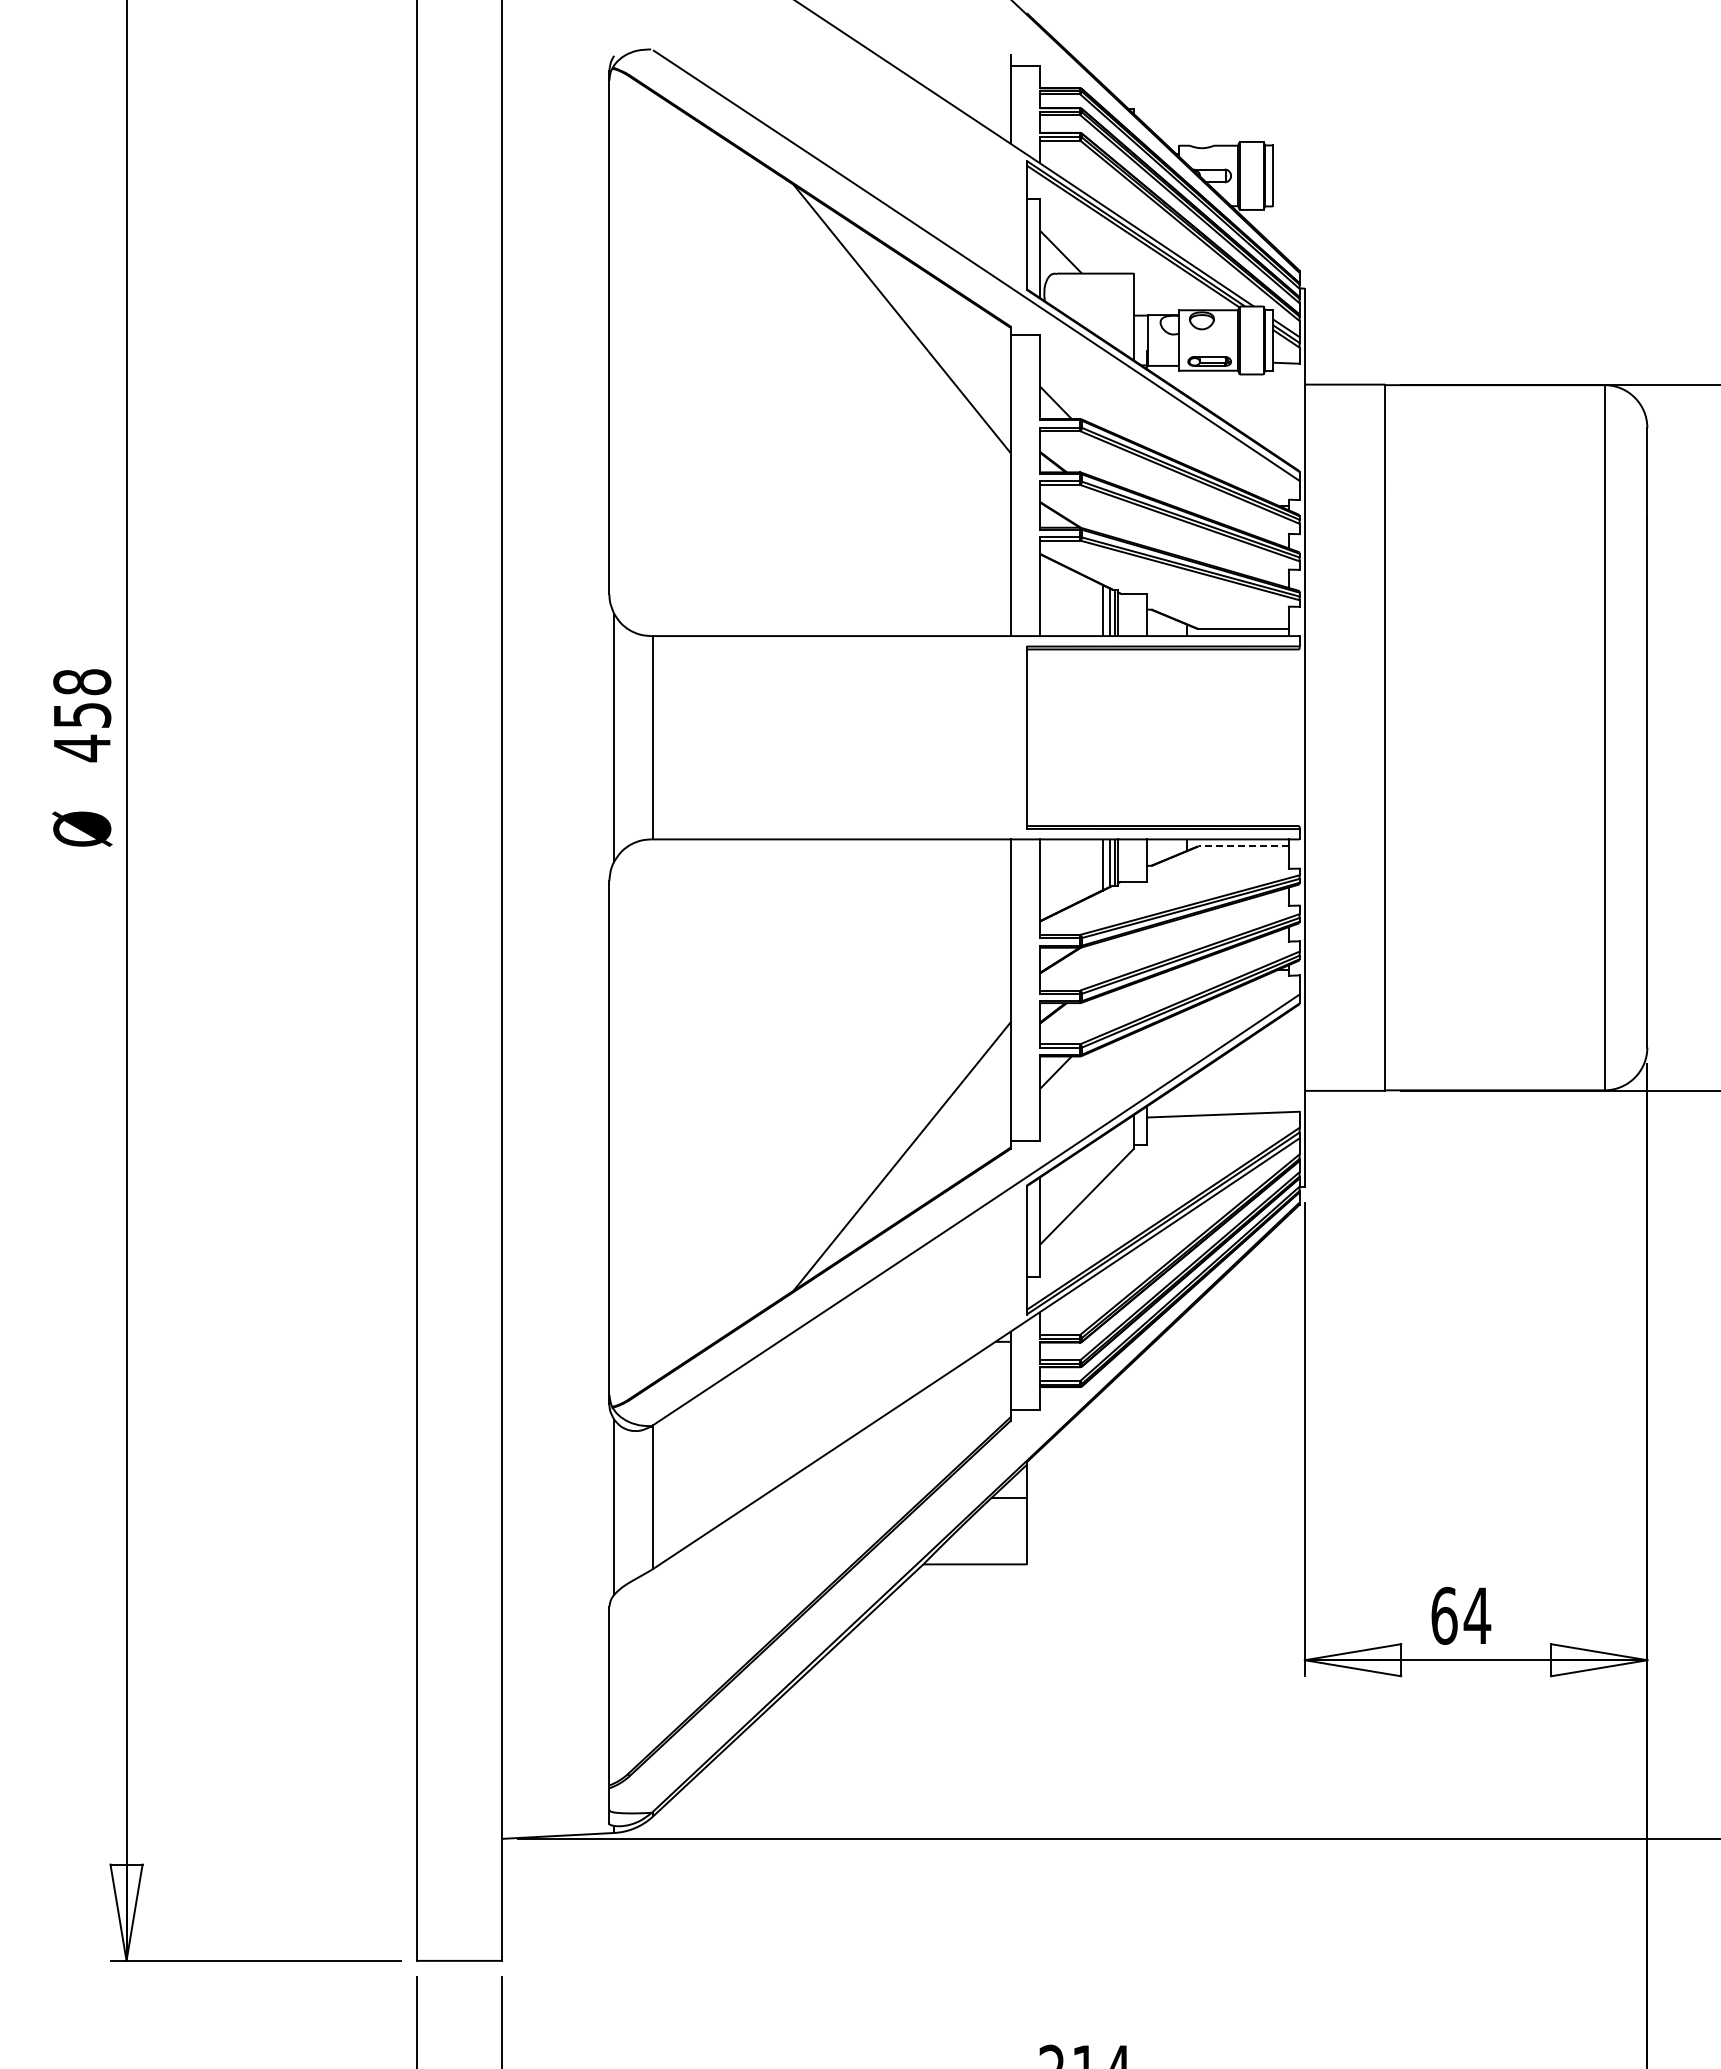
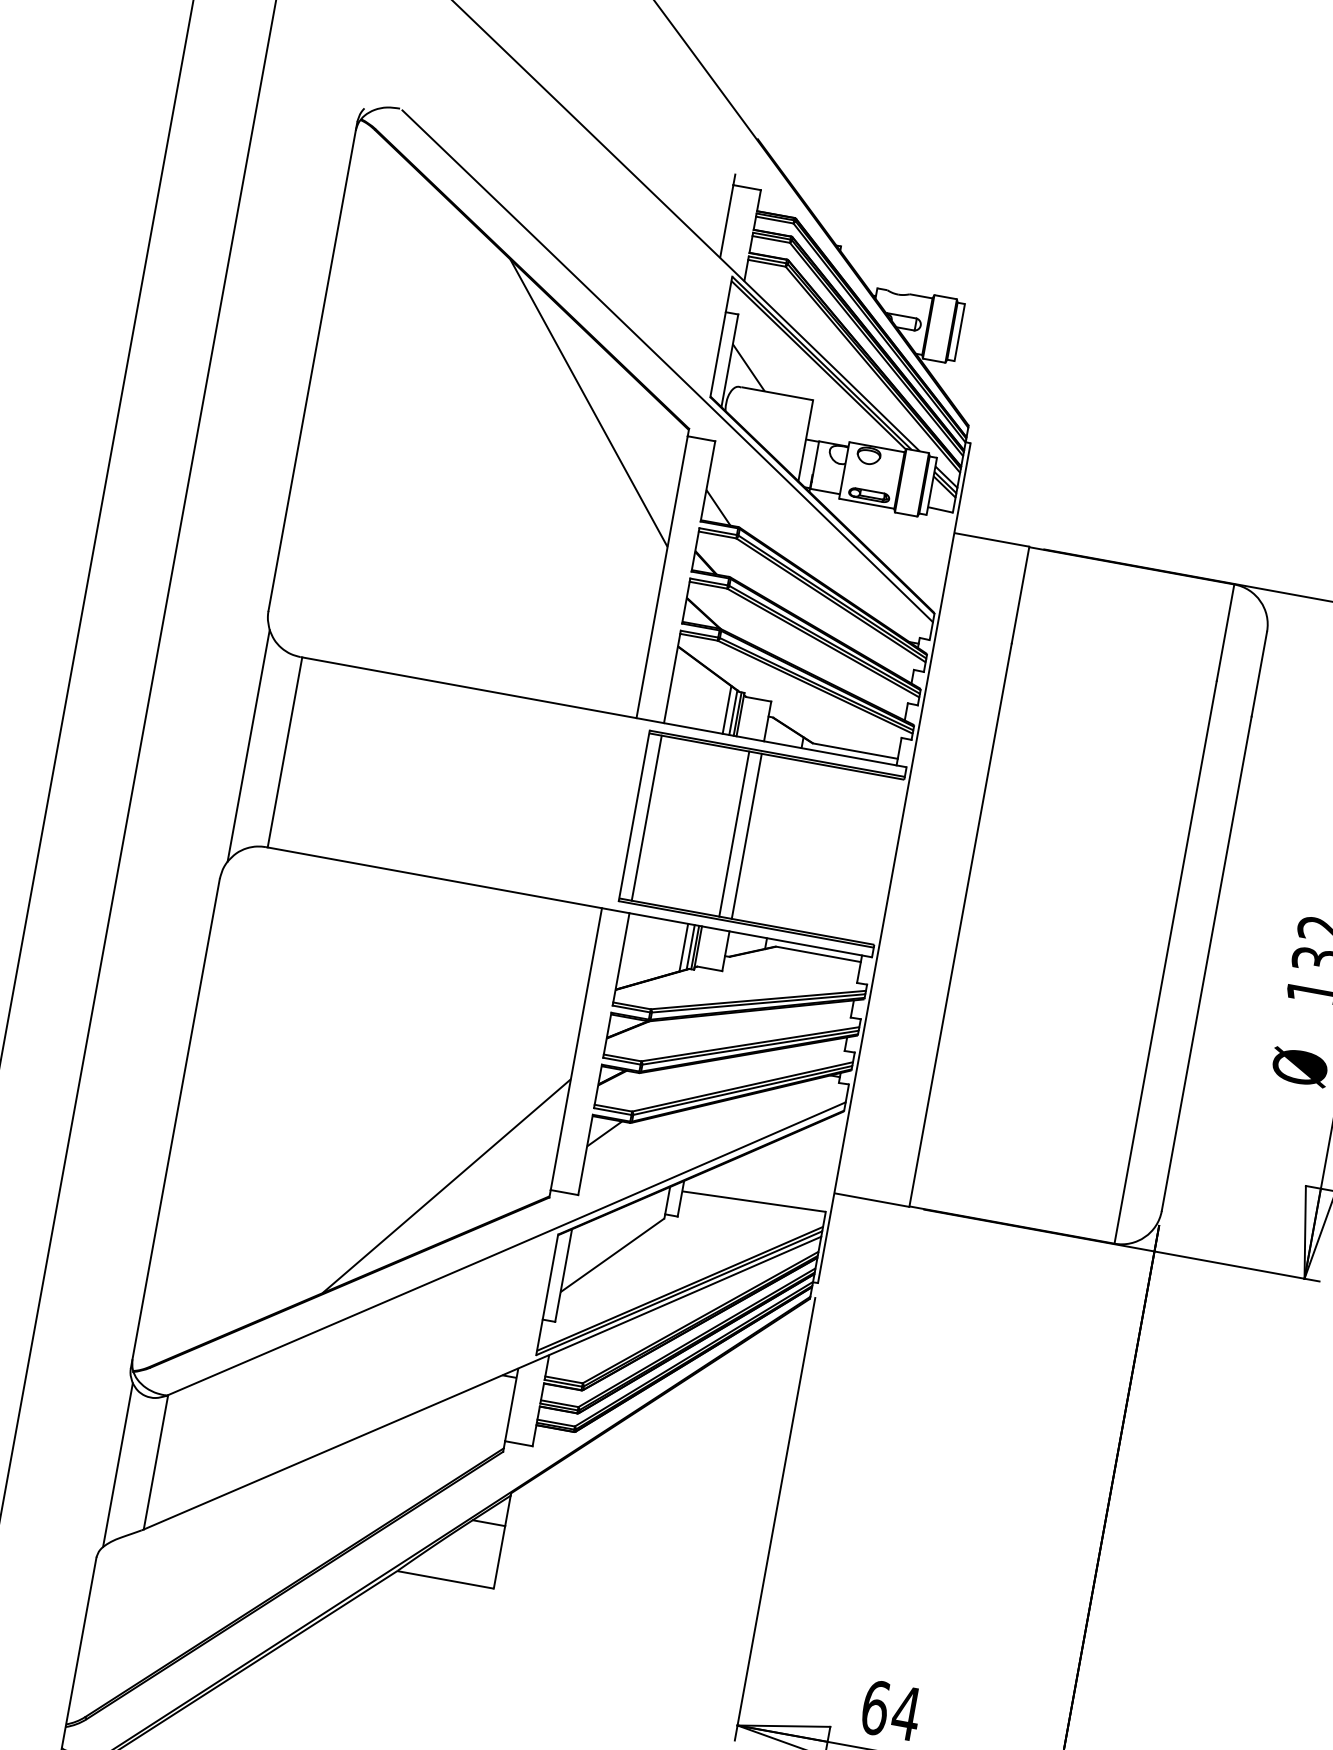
line: (1040, 737) -> (647, 818), added
line: (1133, 737) -> (734, 833), added
line: (1147, 737) -> (747, 836), added
line: (1243, 846) -> (818, 954), dashed -> solid

